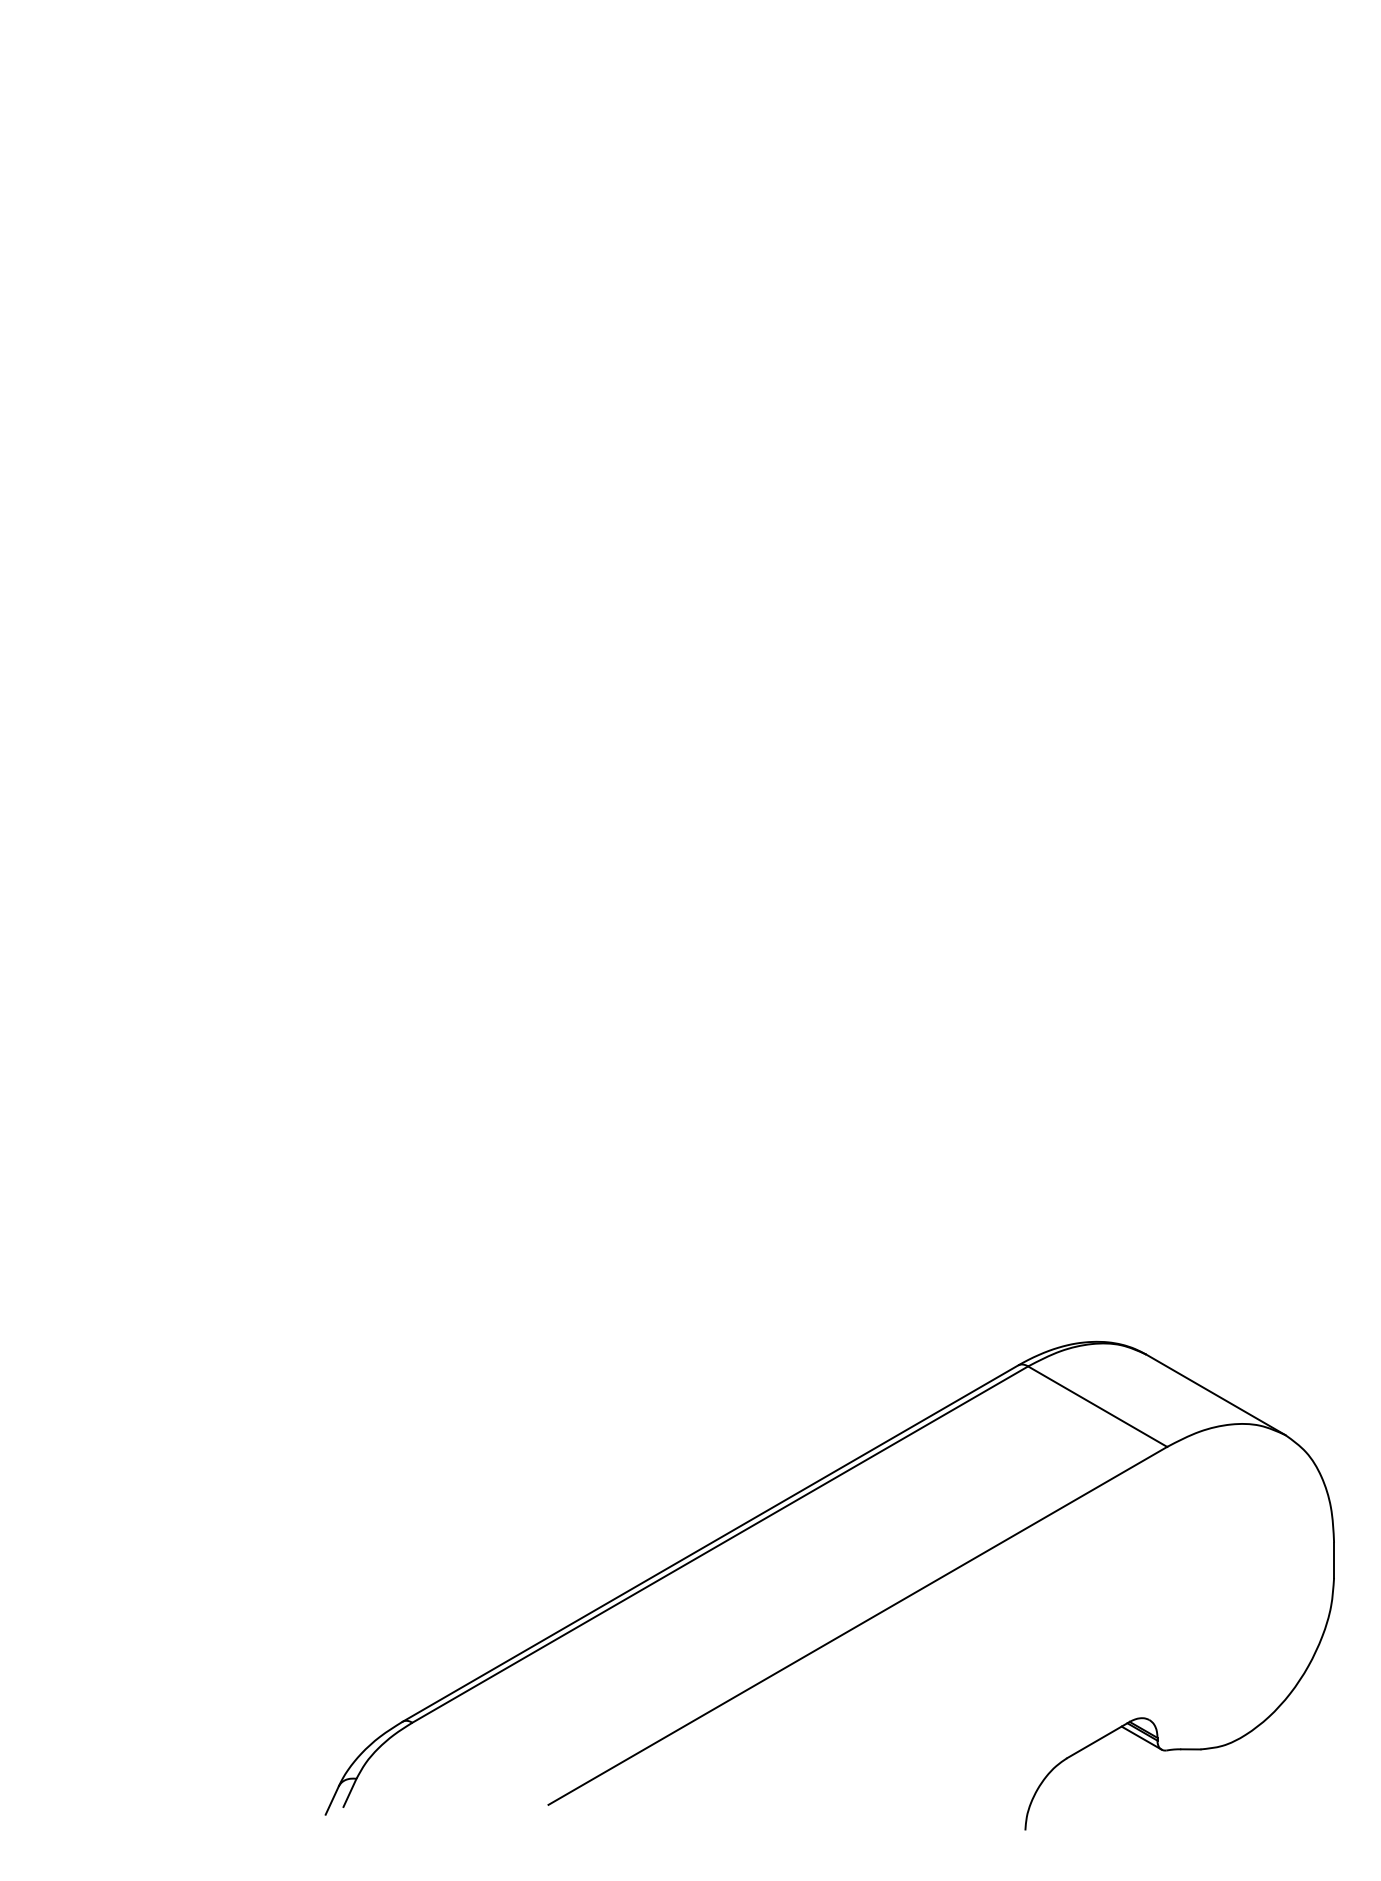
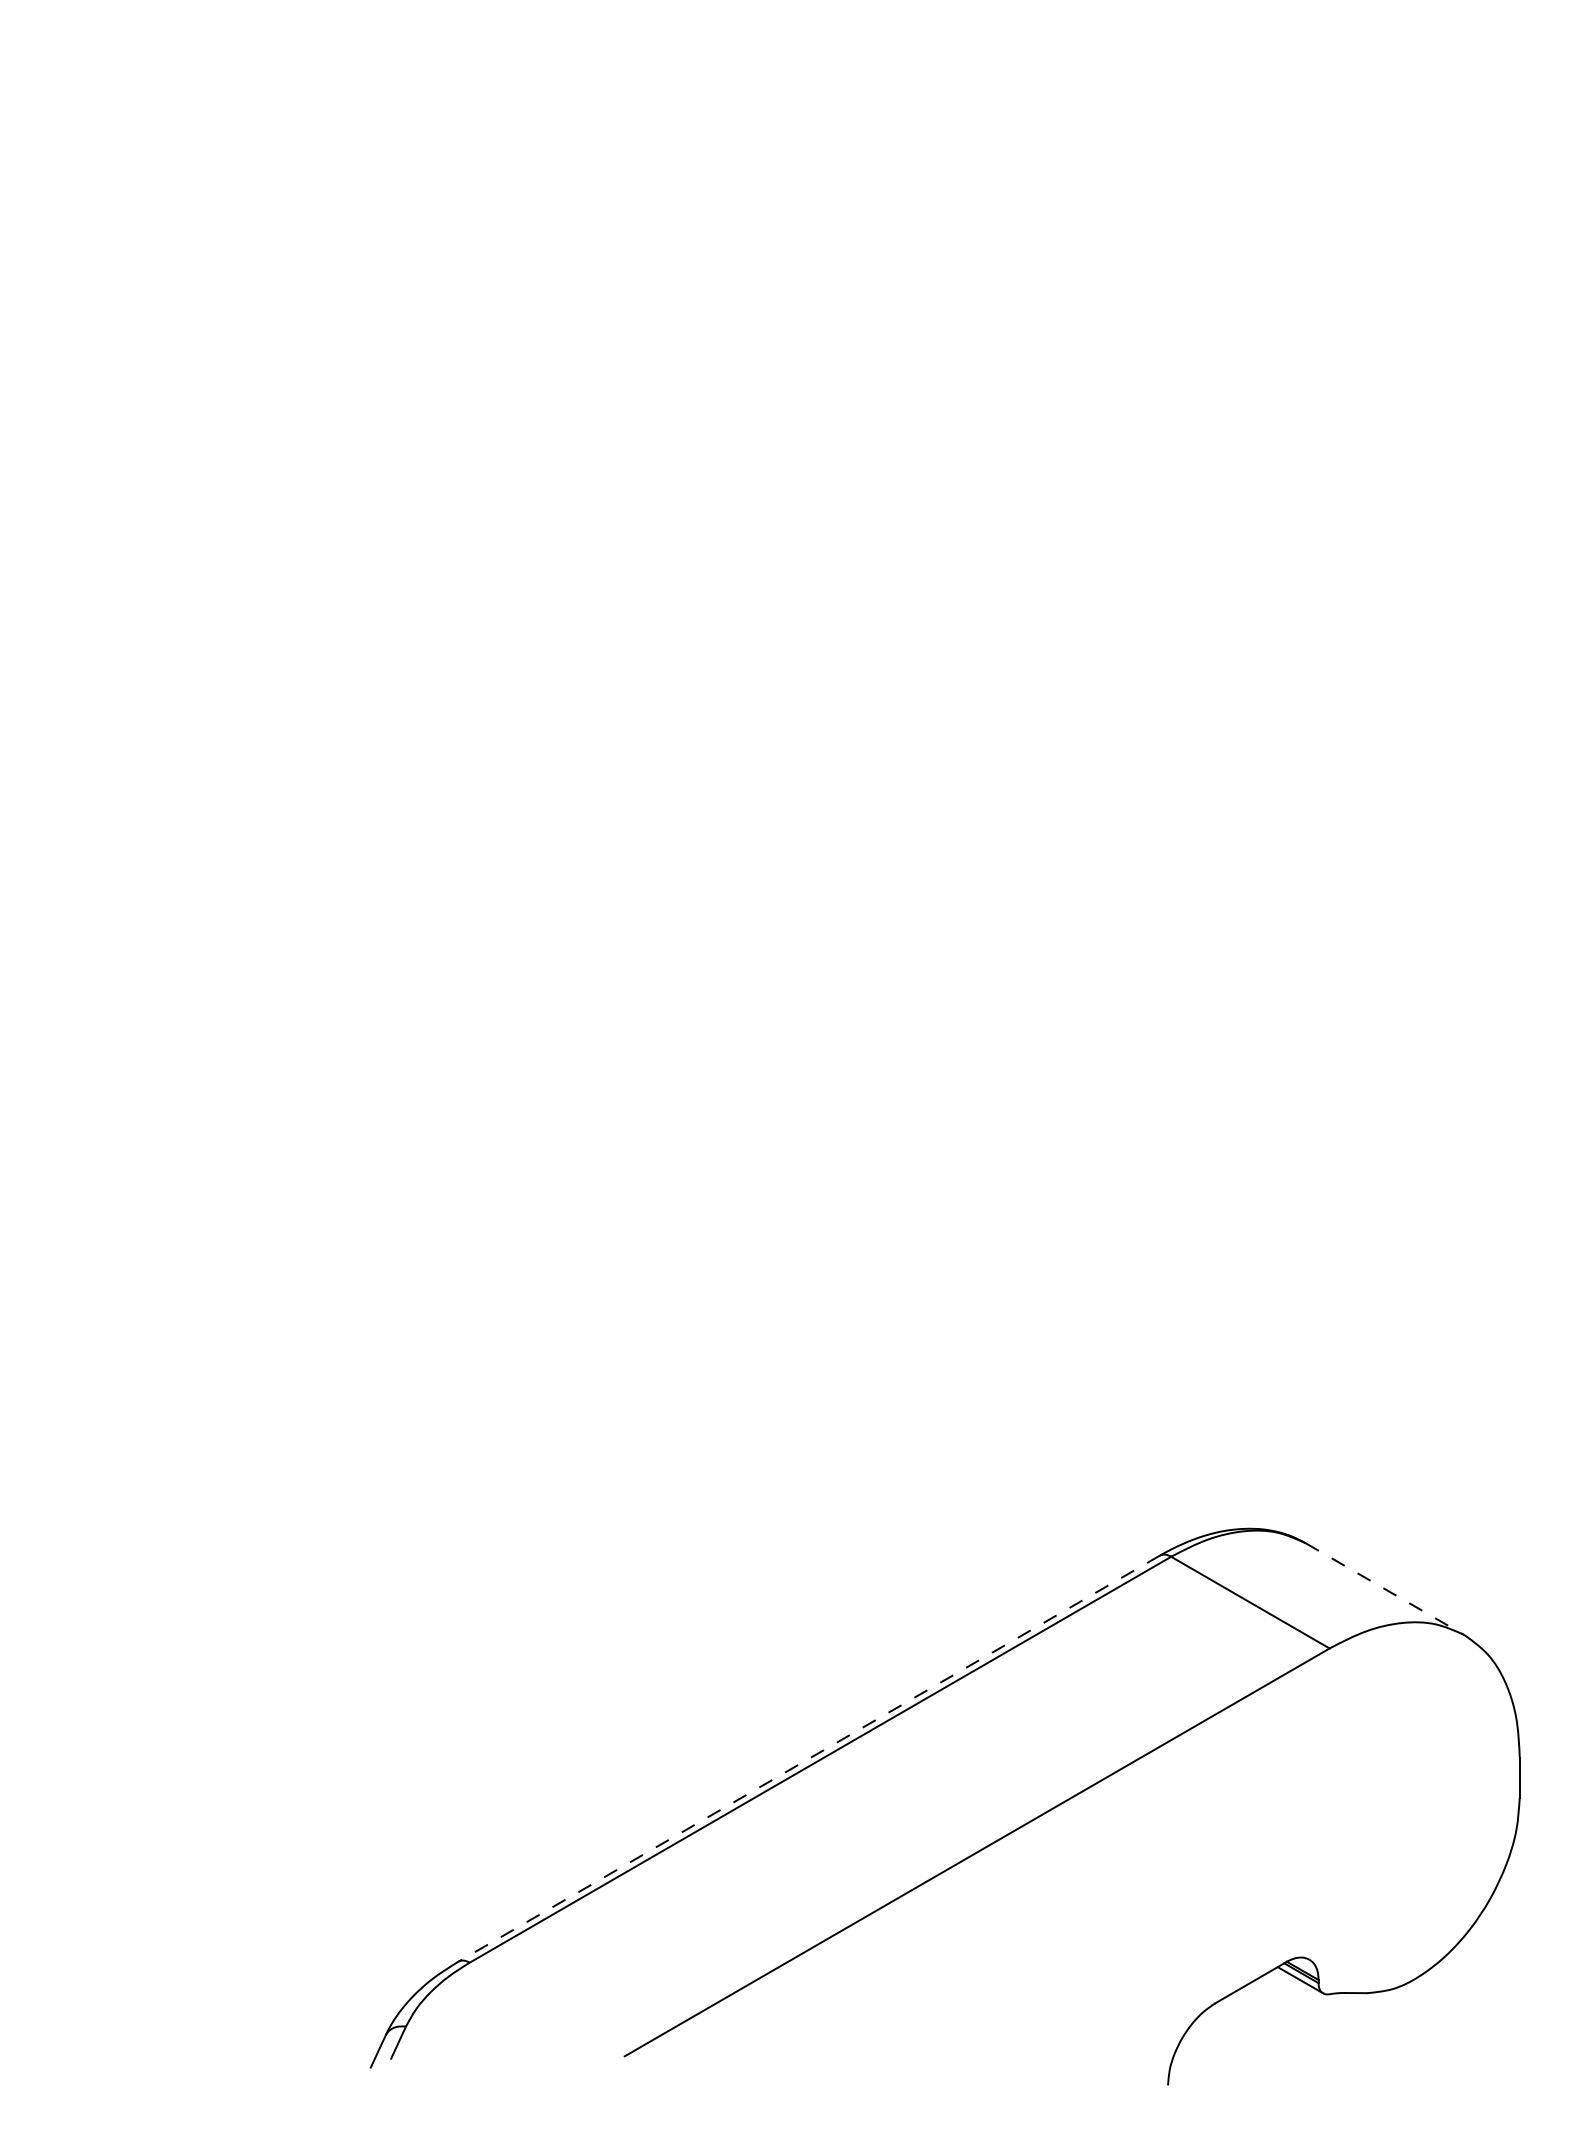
line: (1216, 1395) -> (1385, 1589), solid -> dashed
line: (709, 1543) -> (808, 1758), solid -> dashed

